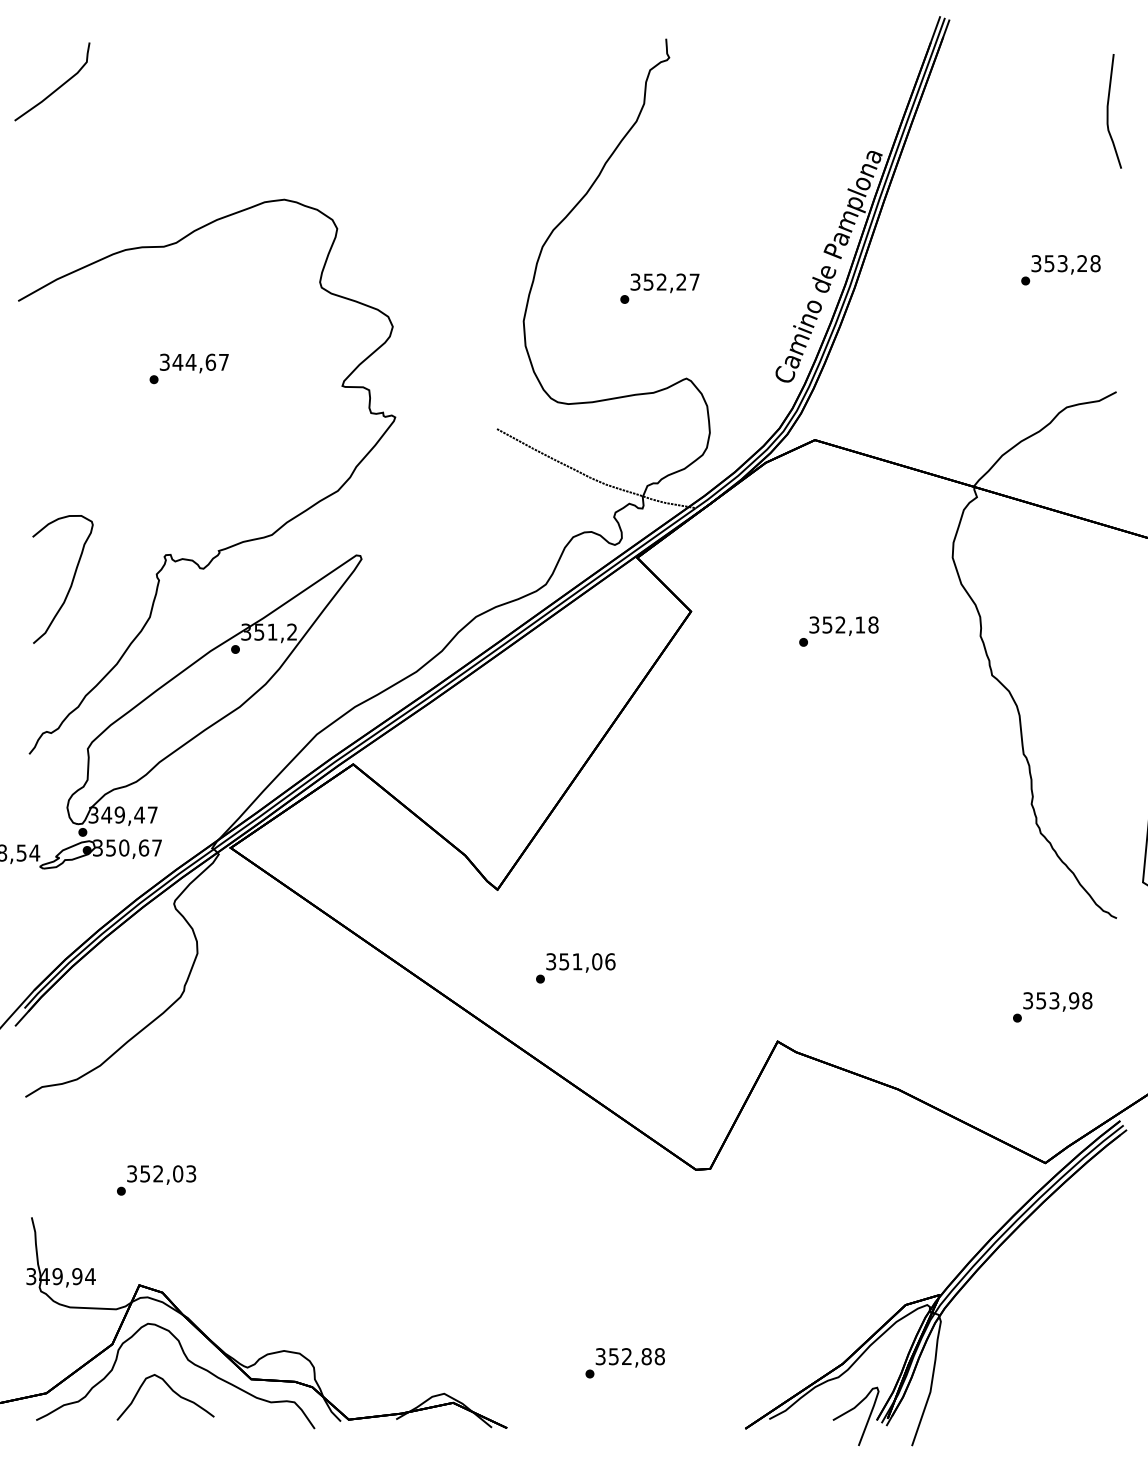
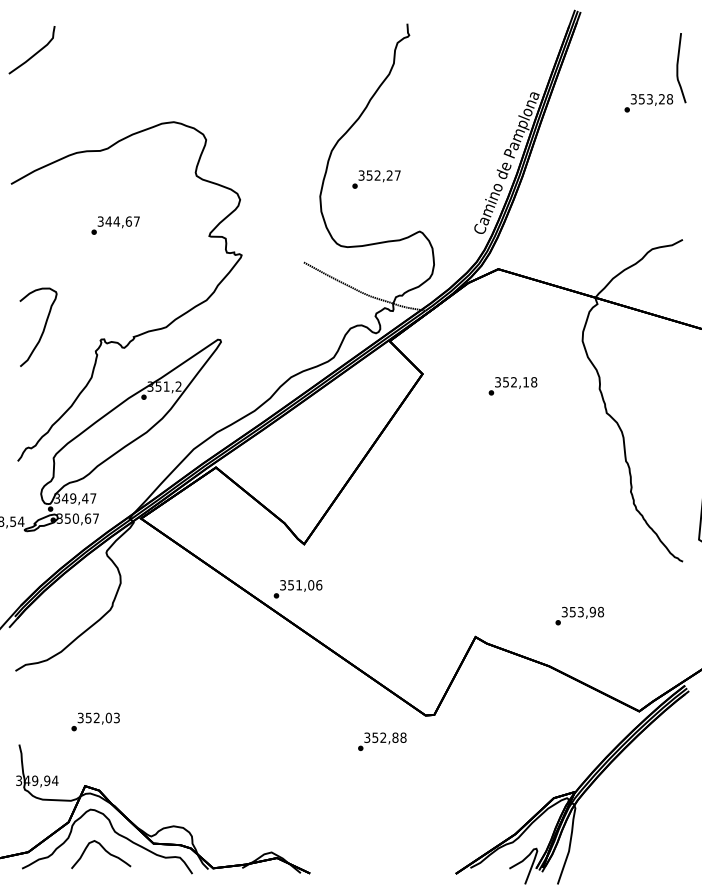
text: (1060, 270) -> (648, 103), moved
text: (659, 288) -> (376, 179), moved
curve: (71, 579) -> (43, 327), moved
text: (574, 968) -> (297, 589), moved
text: (1052, 1006) -> (579, 615), moved
text: (625, 1362) -> (382, 741), moved

